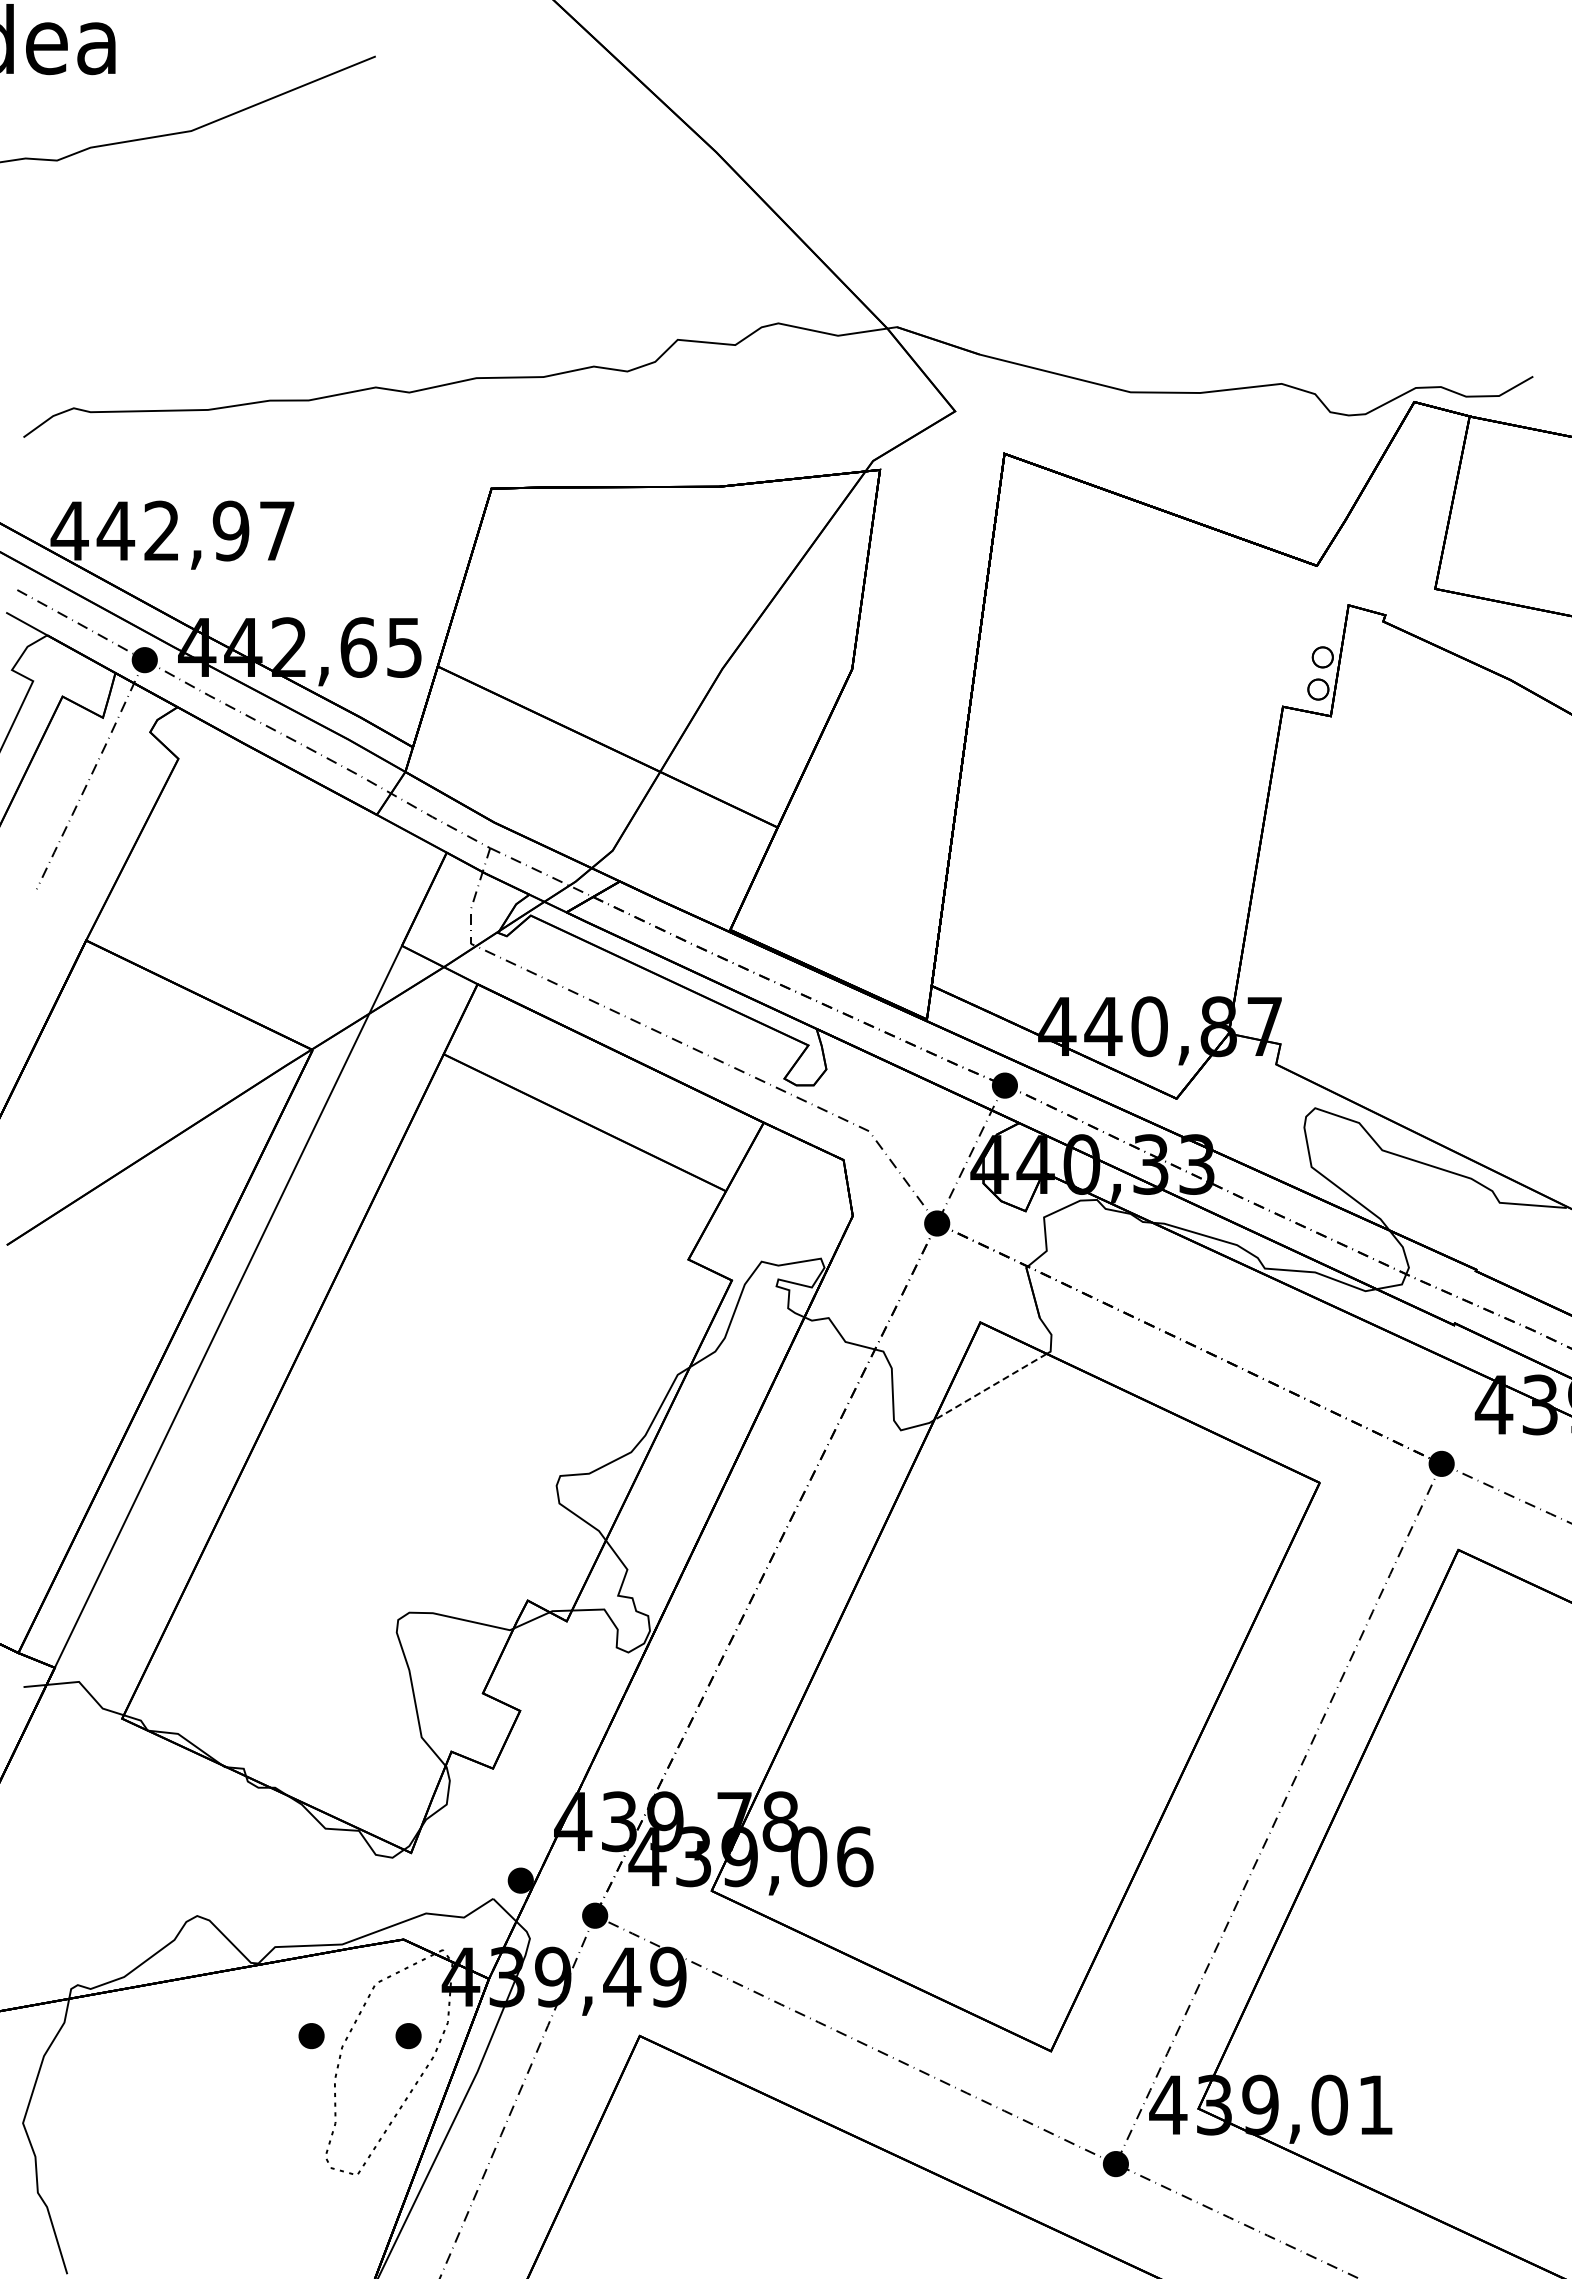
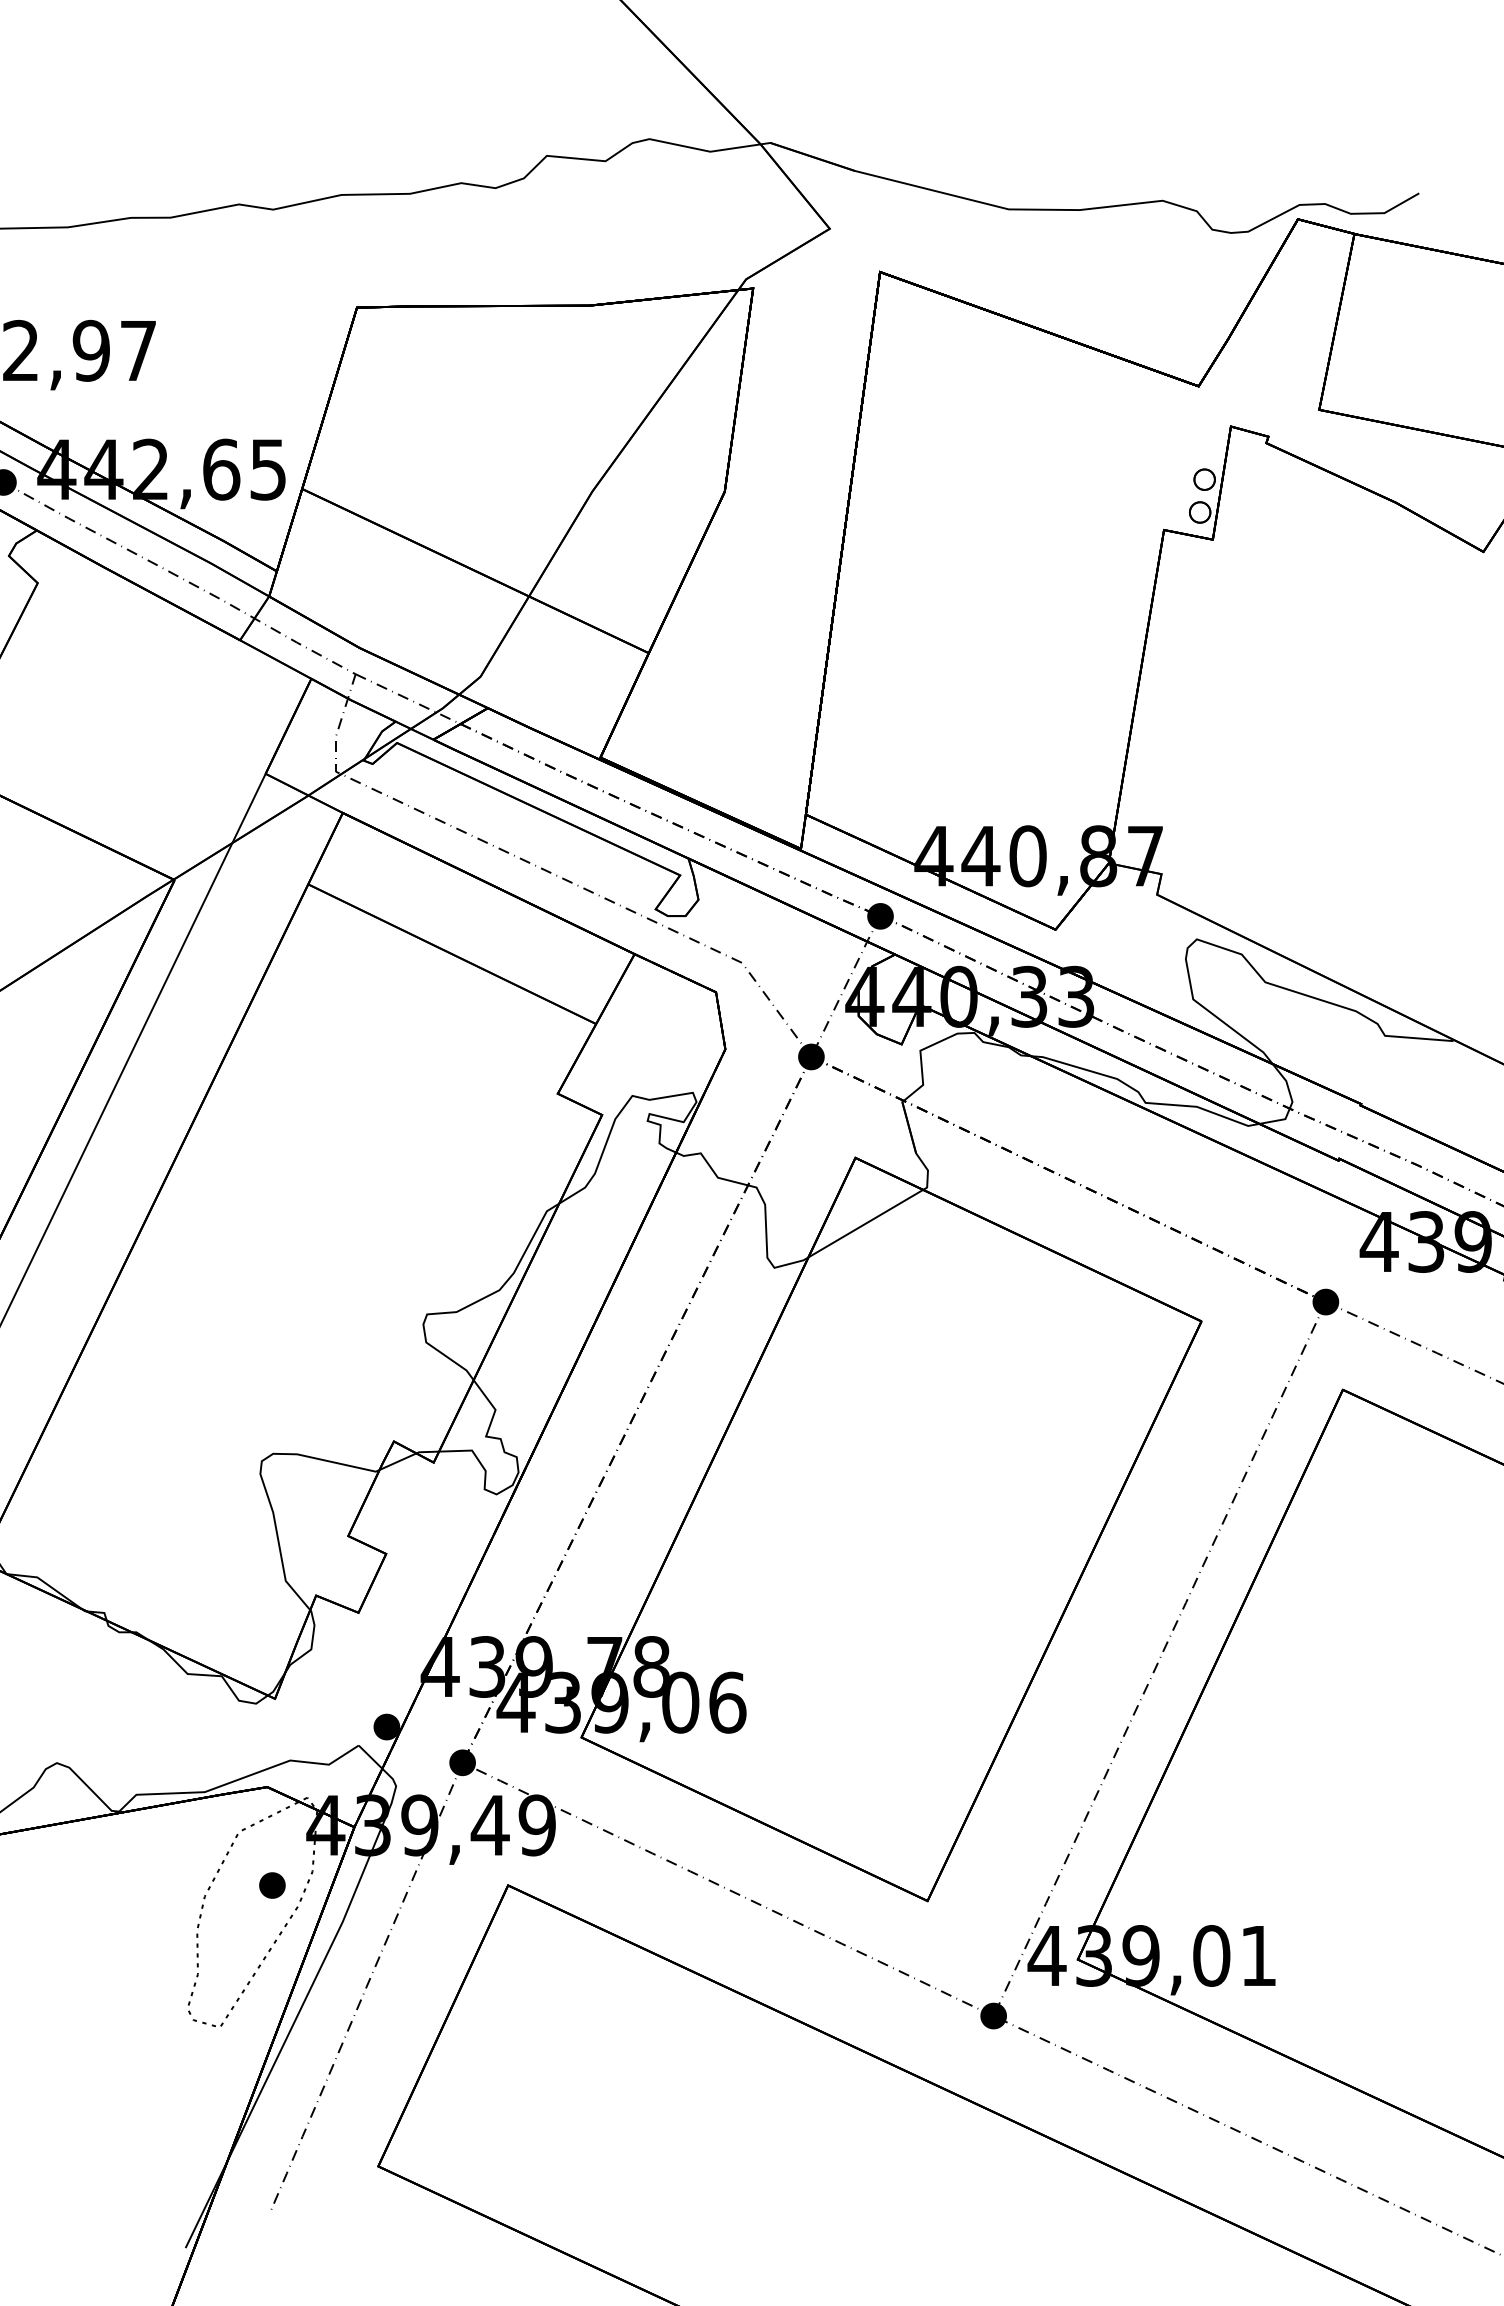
line: (990, 1387) -> (865, 1224), dashed -> solid
part: (311, 2036) -> (173, 1885), removed

